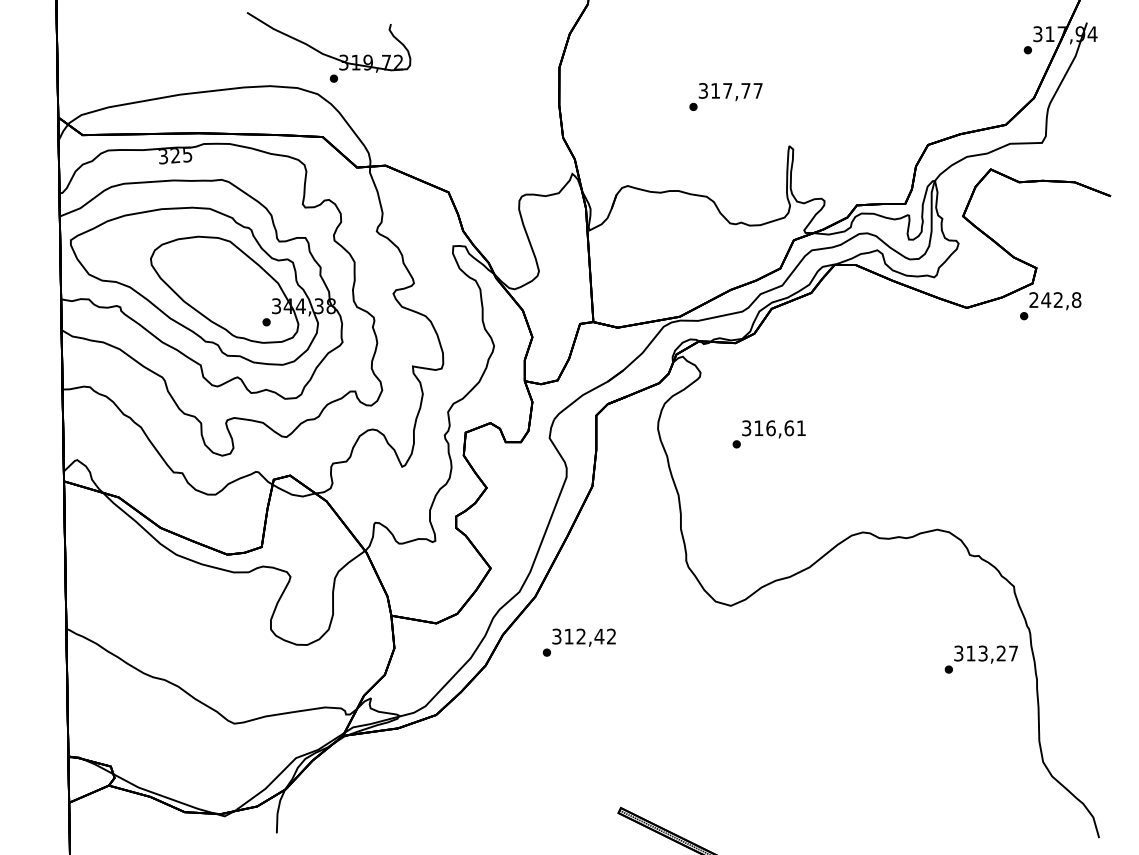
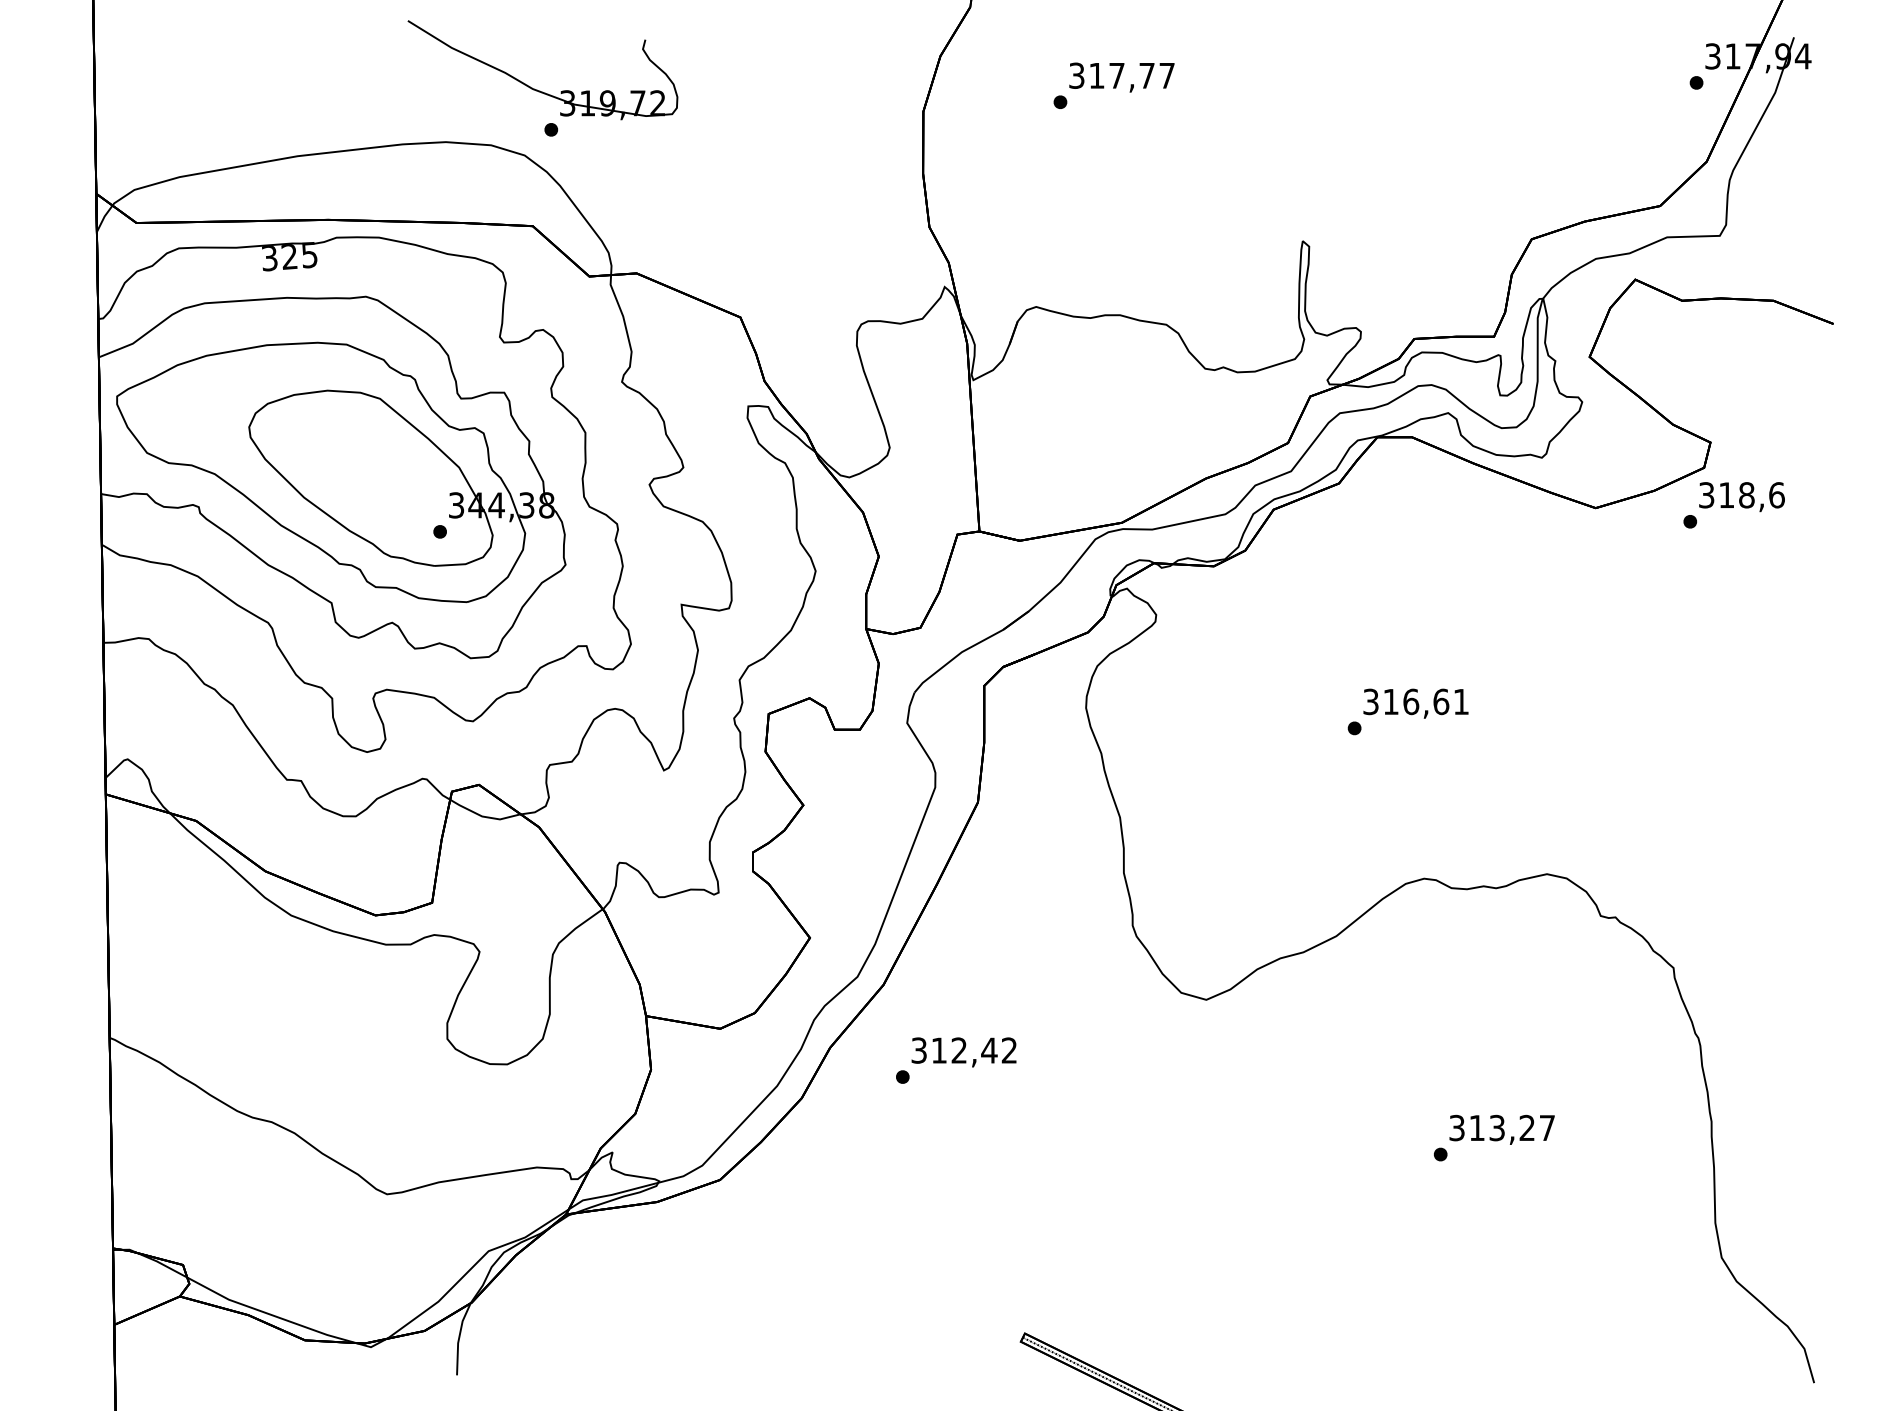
text: (725, 96) -> (1113, 84), moved
text: (1055, 300) -> (1742, 495), 242,8 -> 318,6
text: (768, 434) -> (1407, 712), moved
text: (980, 659) -> (1492, 1137), moved

